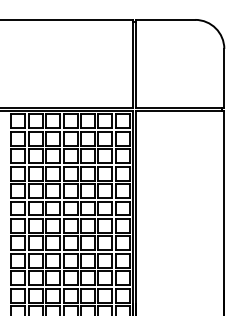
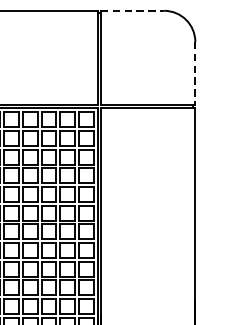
line: (166, 19) -> (133, 10), solid -> dashed
line: (224, 78) -> (195, 73), solid -> dashed

